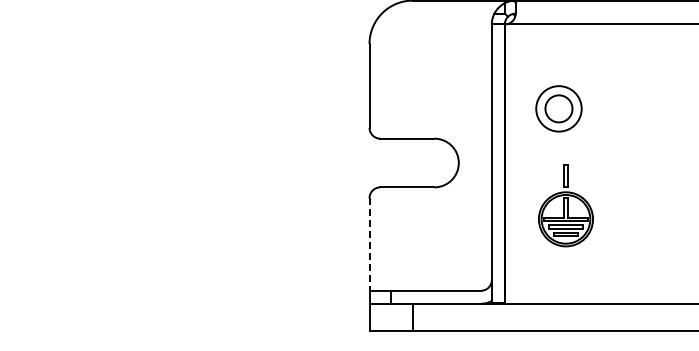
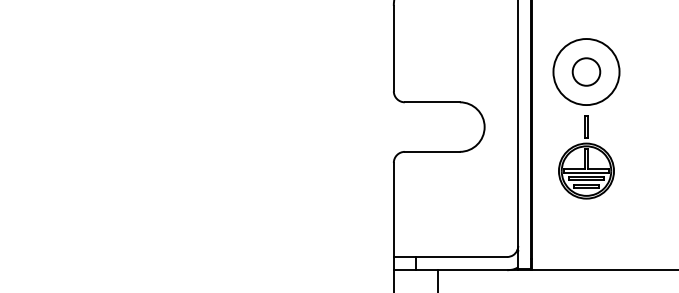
circle: (558, 108) -> (586, 71), size x1.43
part: (565, 205) -> (586, 157), moved
line: (369, 245) -> (393, 210), dashed -> solid

